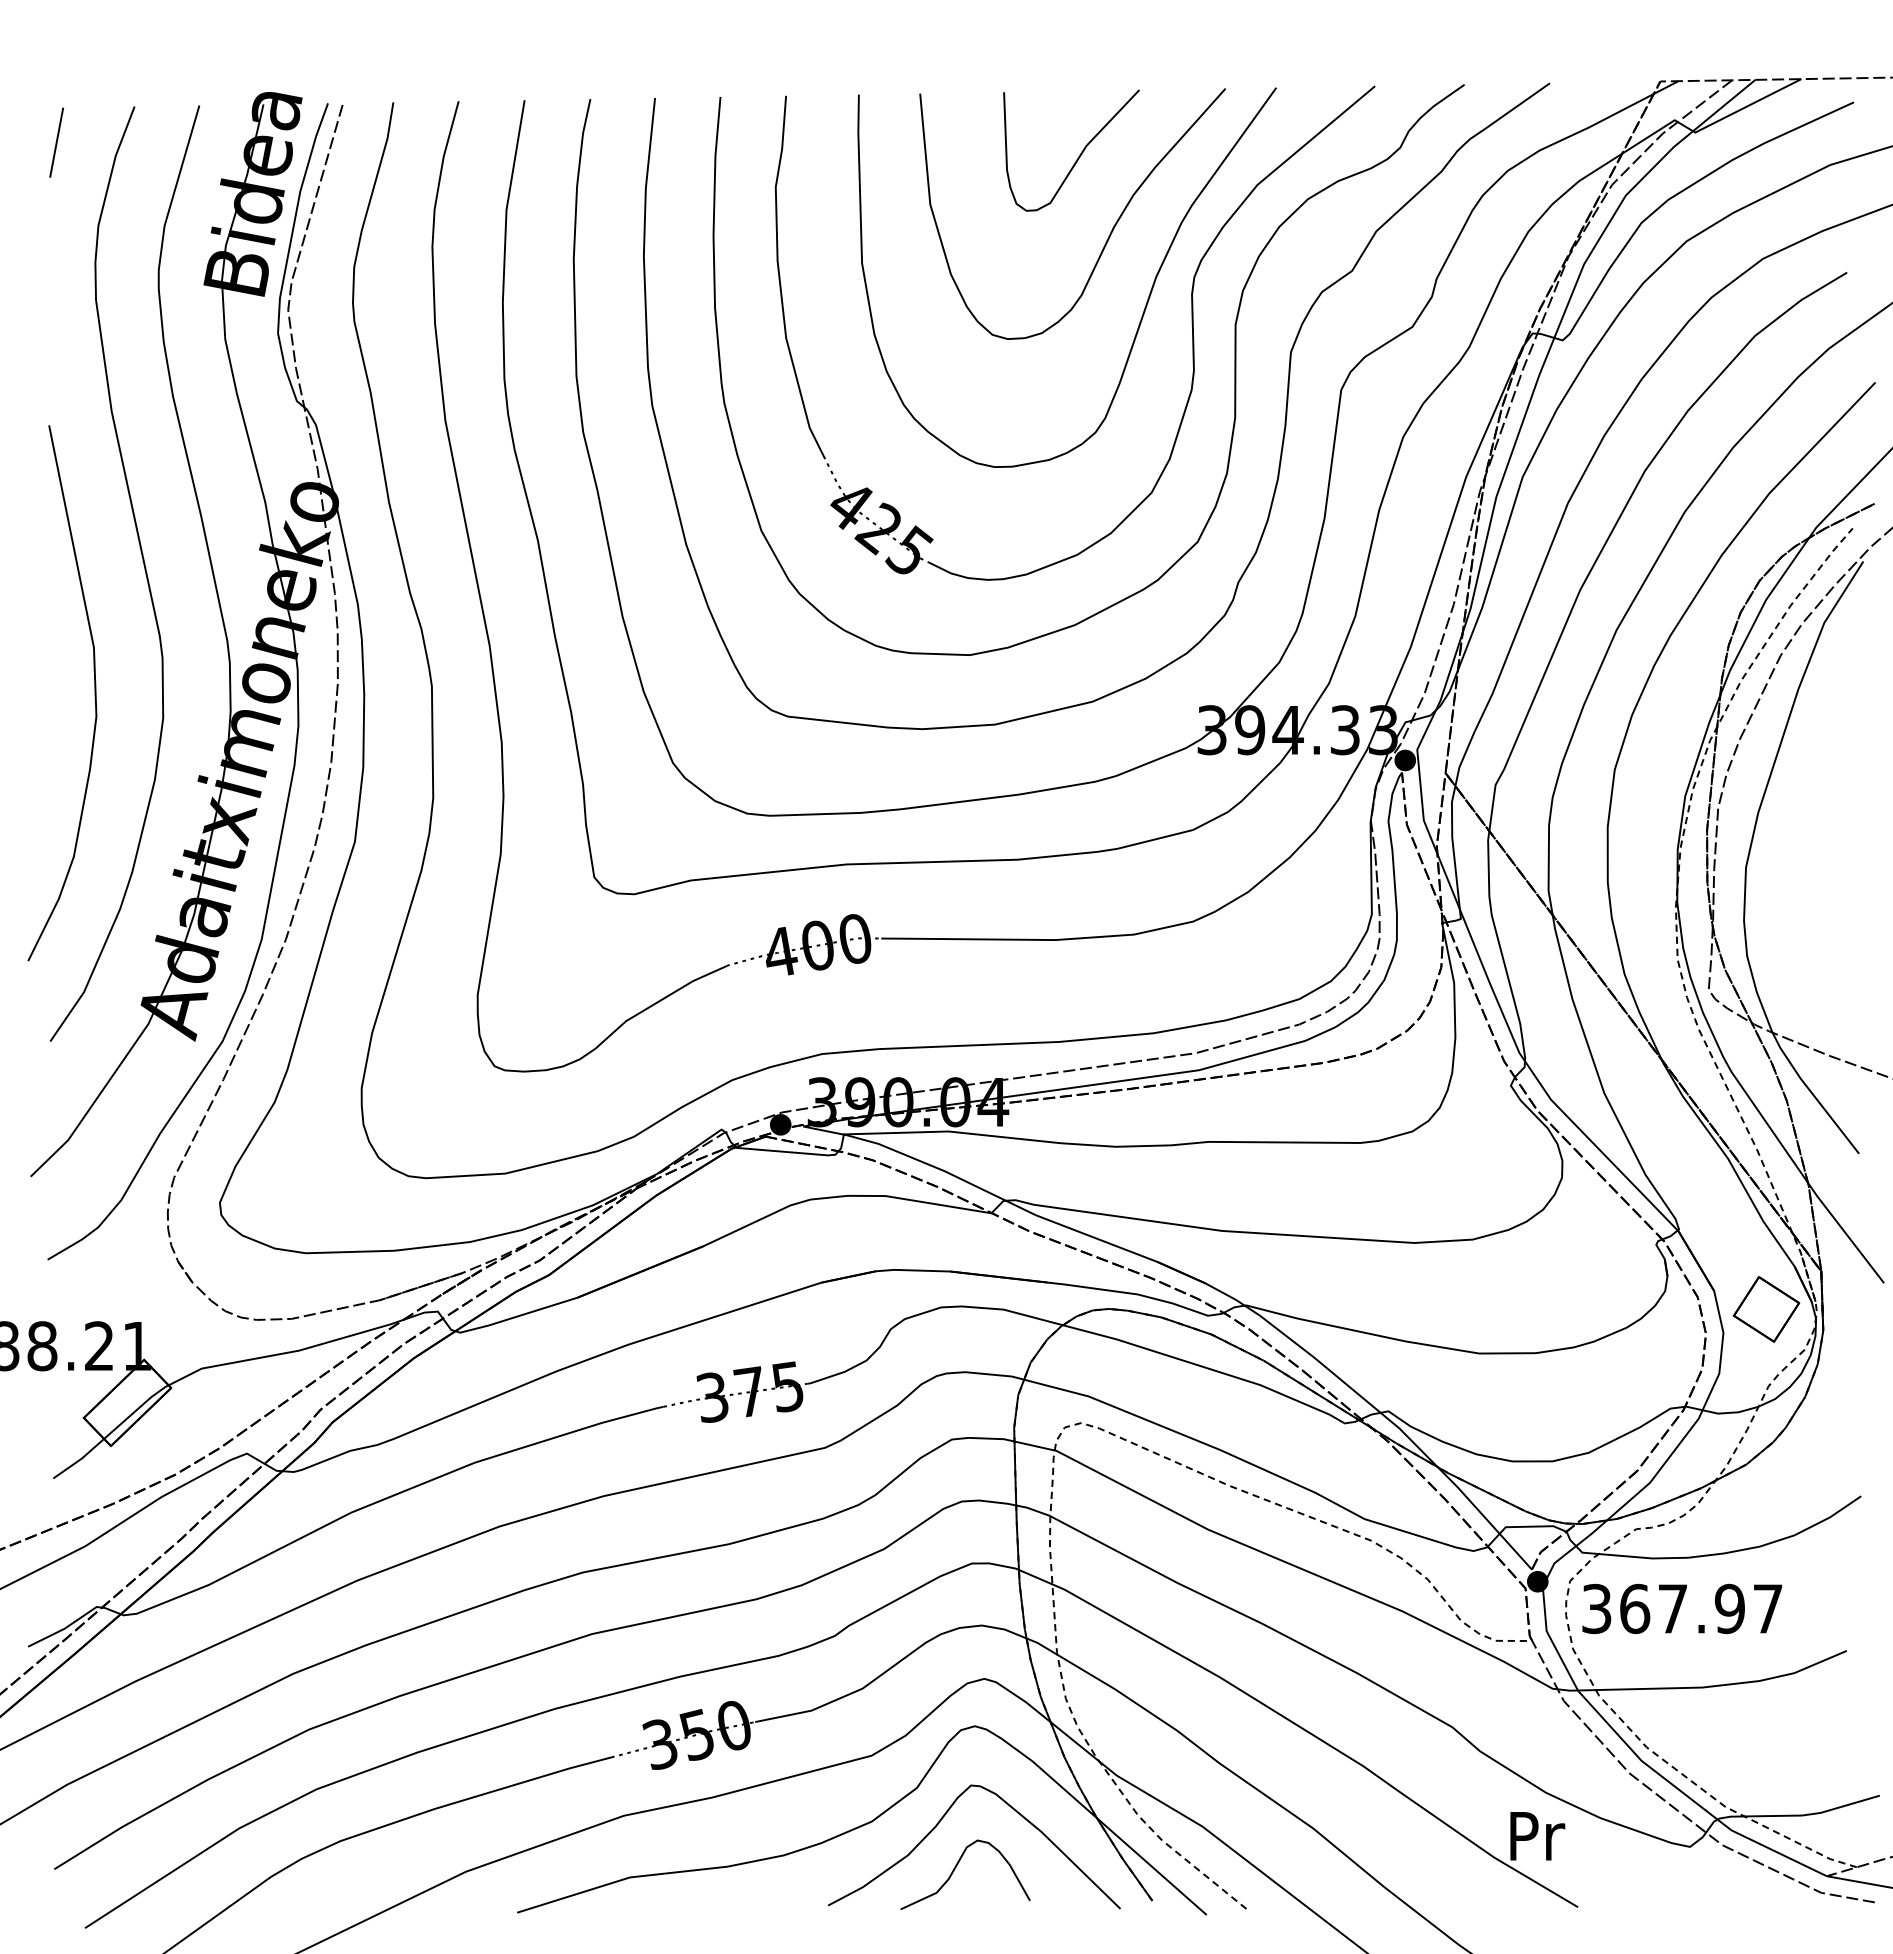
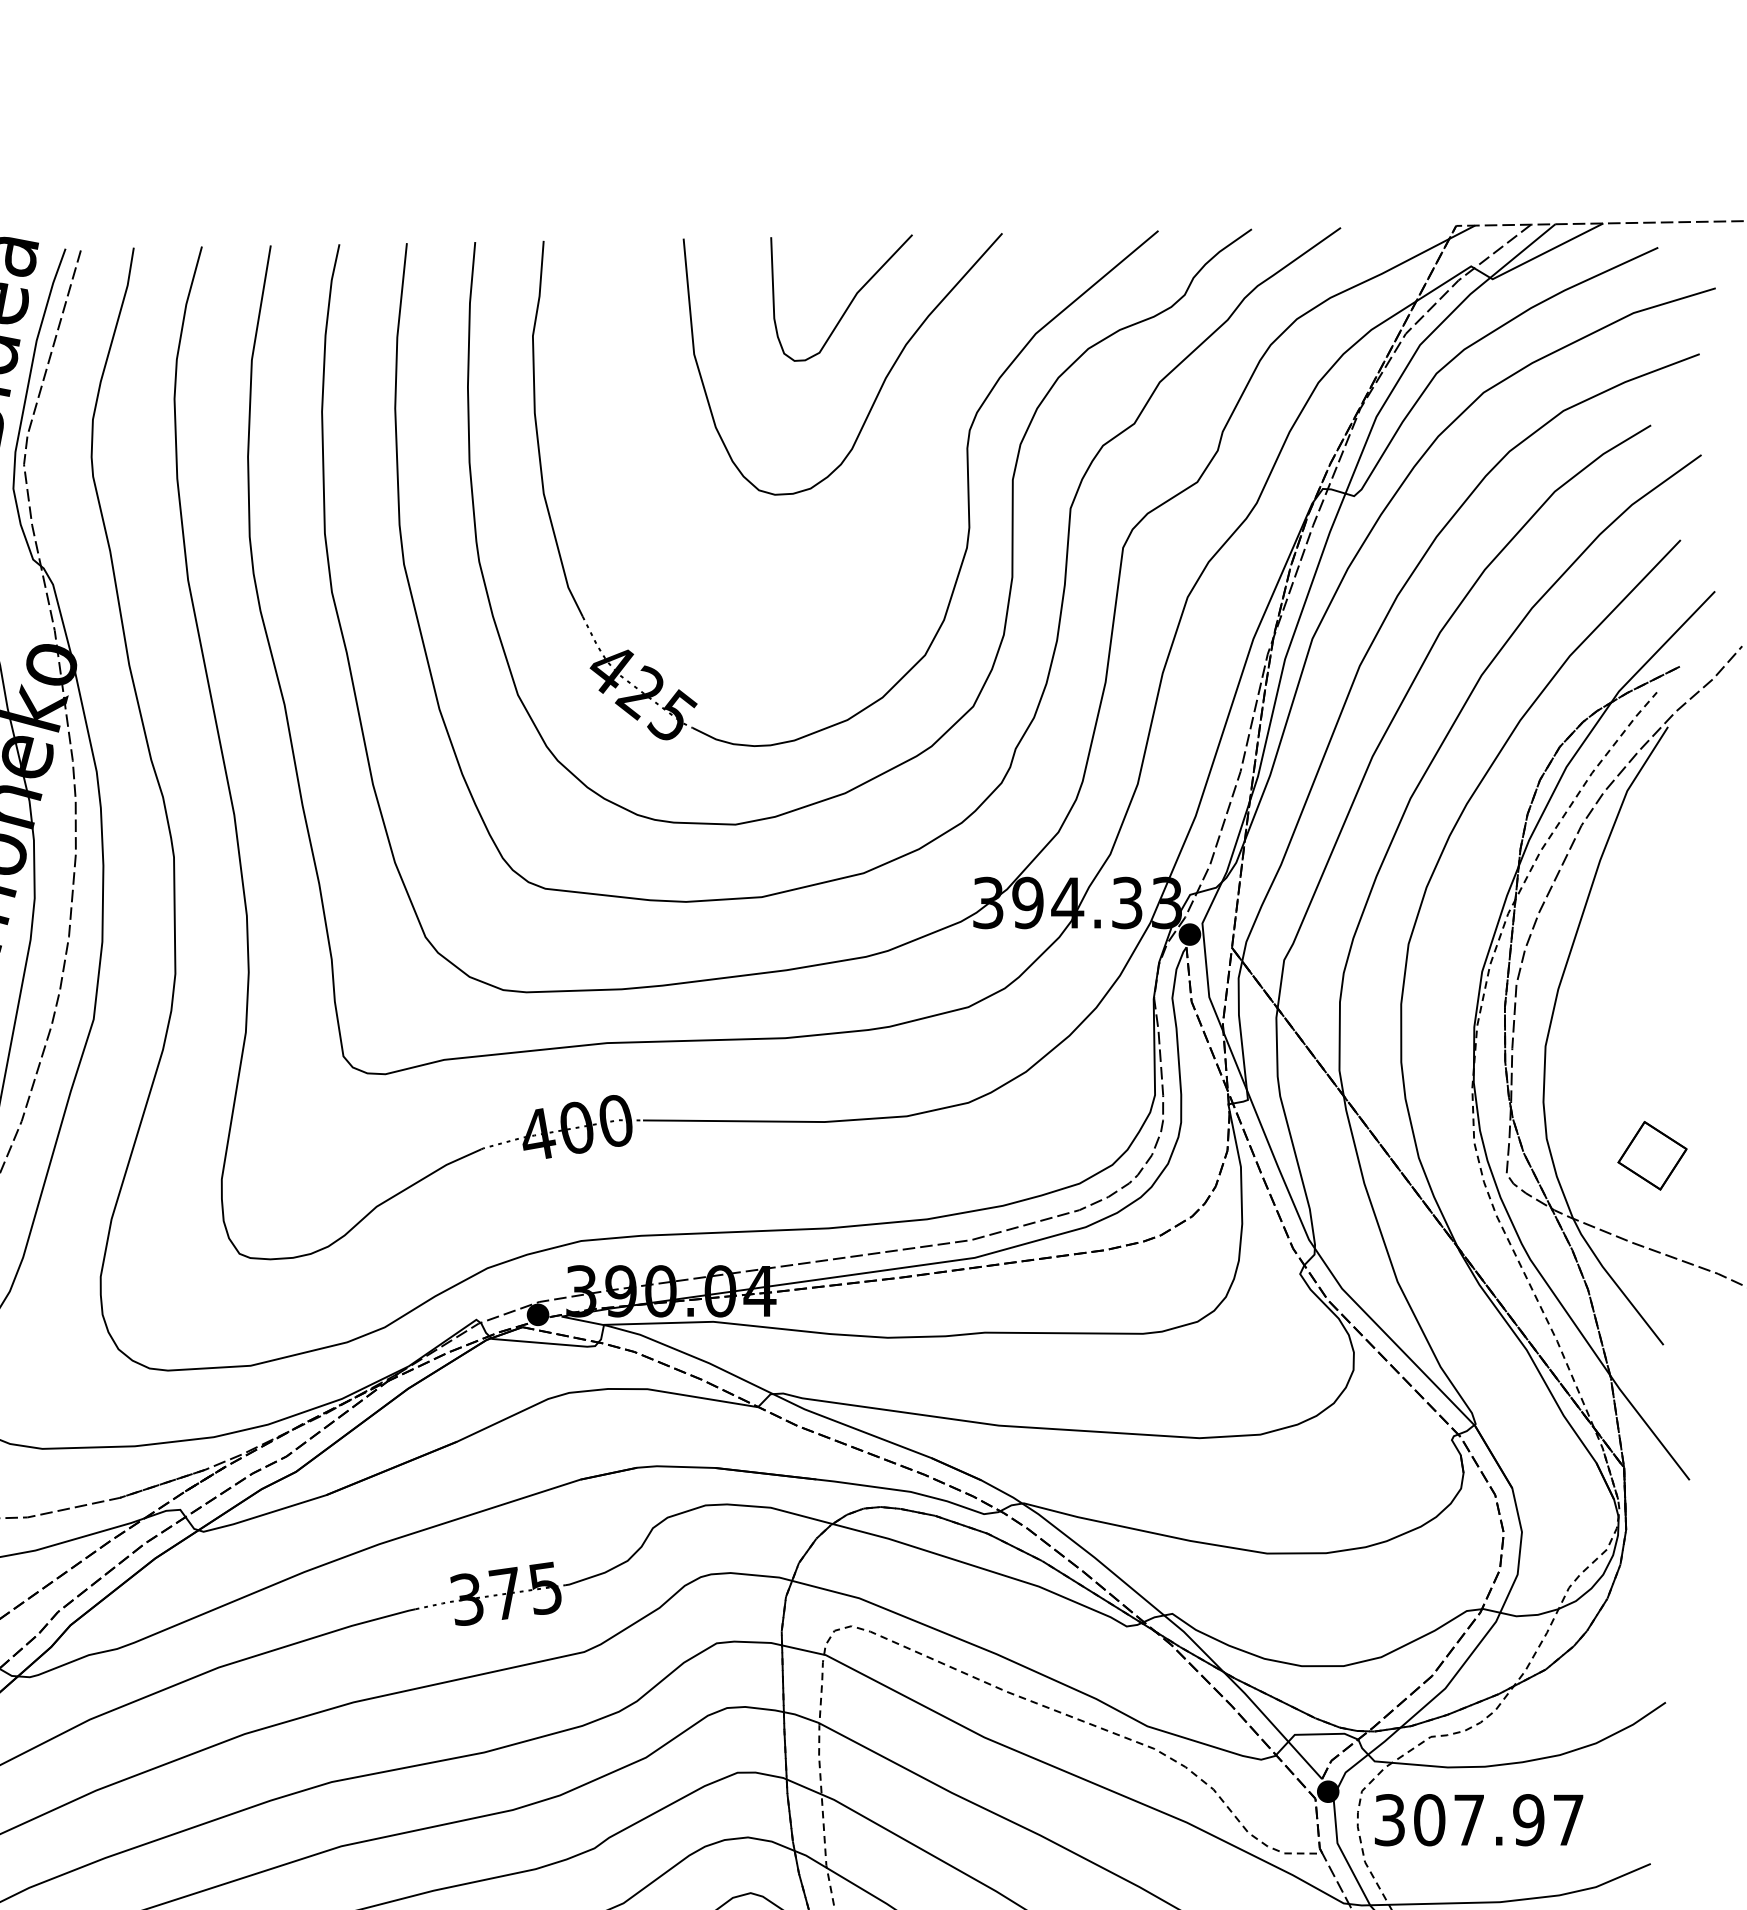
curve: (1145, 304) -> (918, 458), removed
part: (1766, 1309) -> (1652, 1155), moved
text: (1635, 1608) -> (1430, 1819), 367.97 -> 307.97

